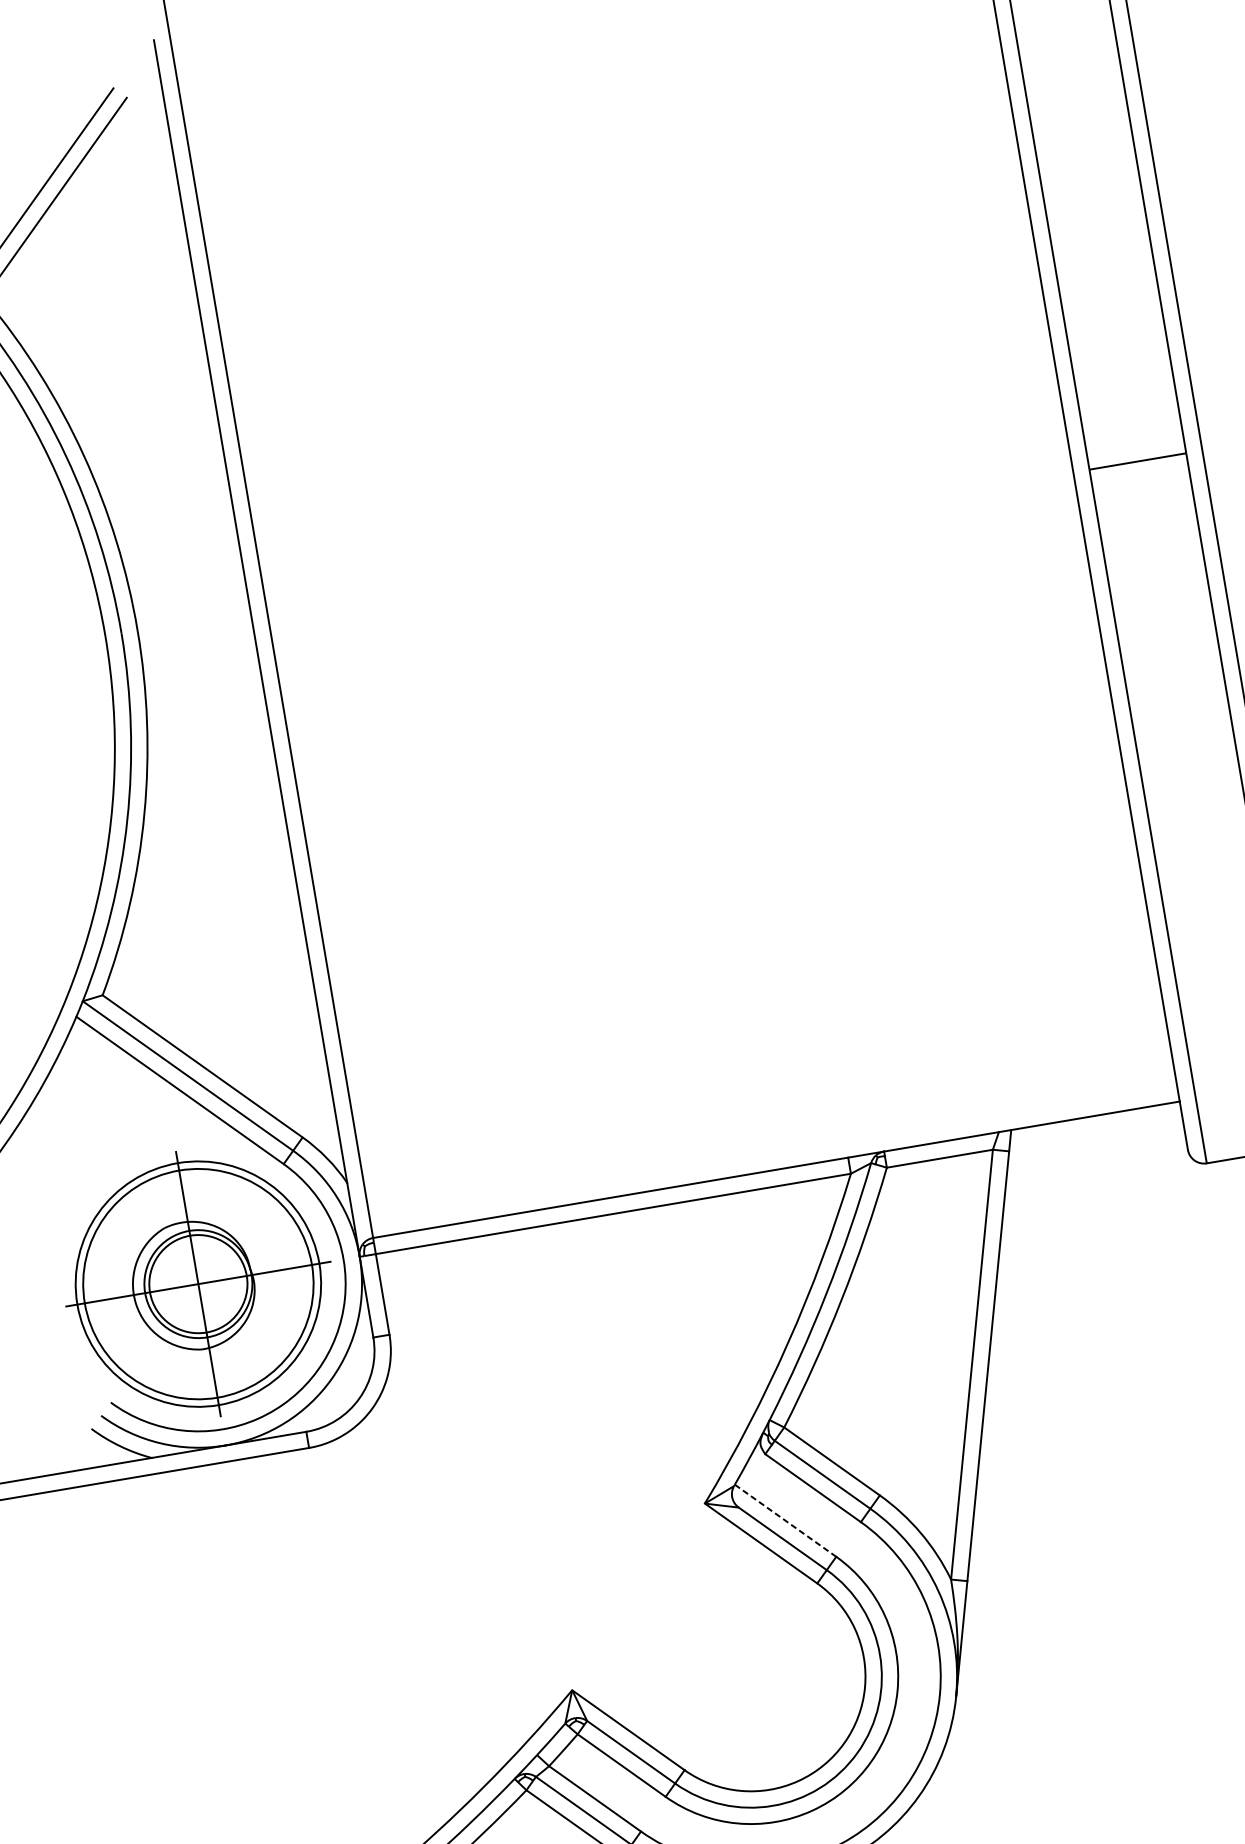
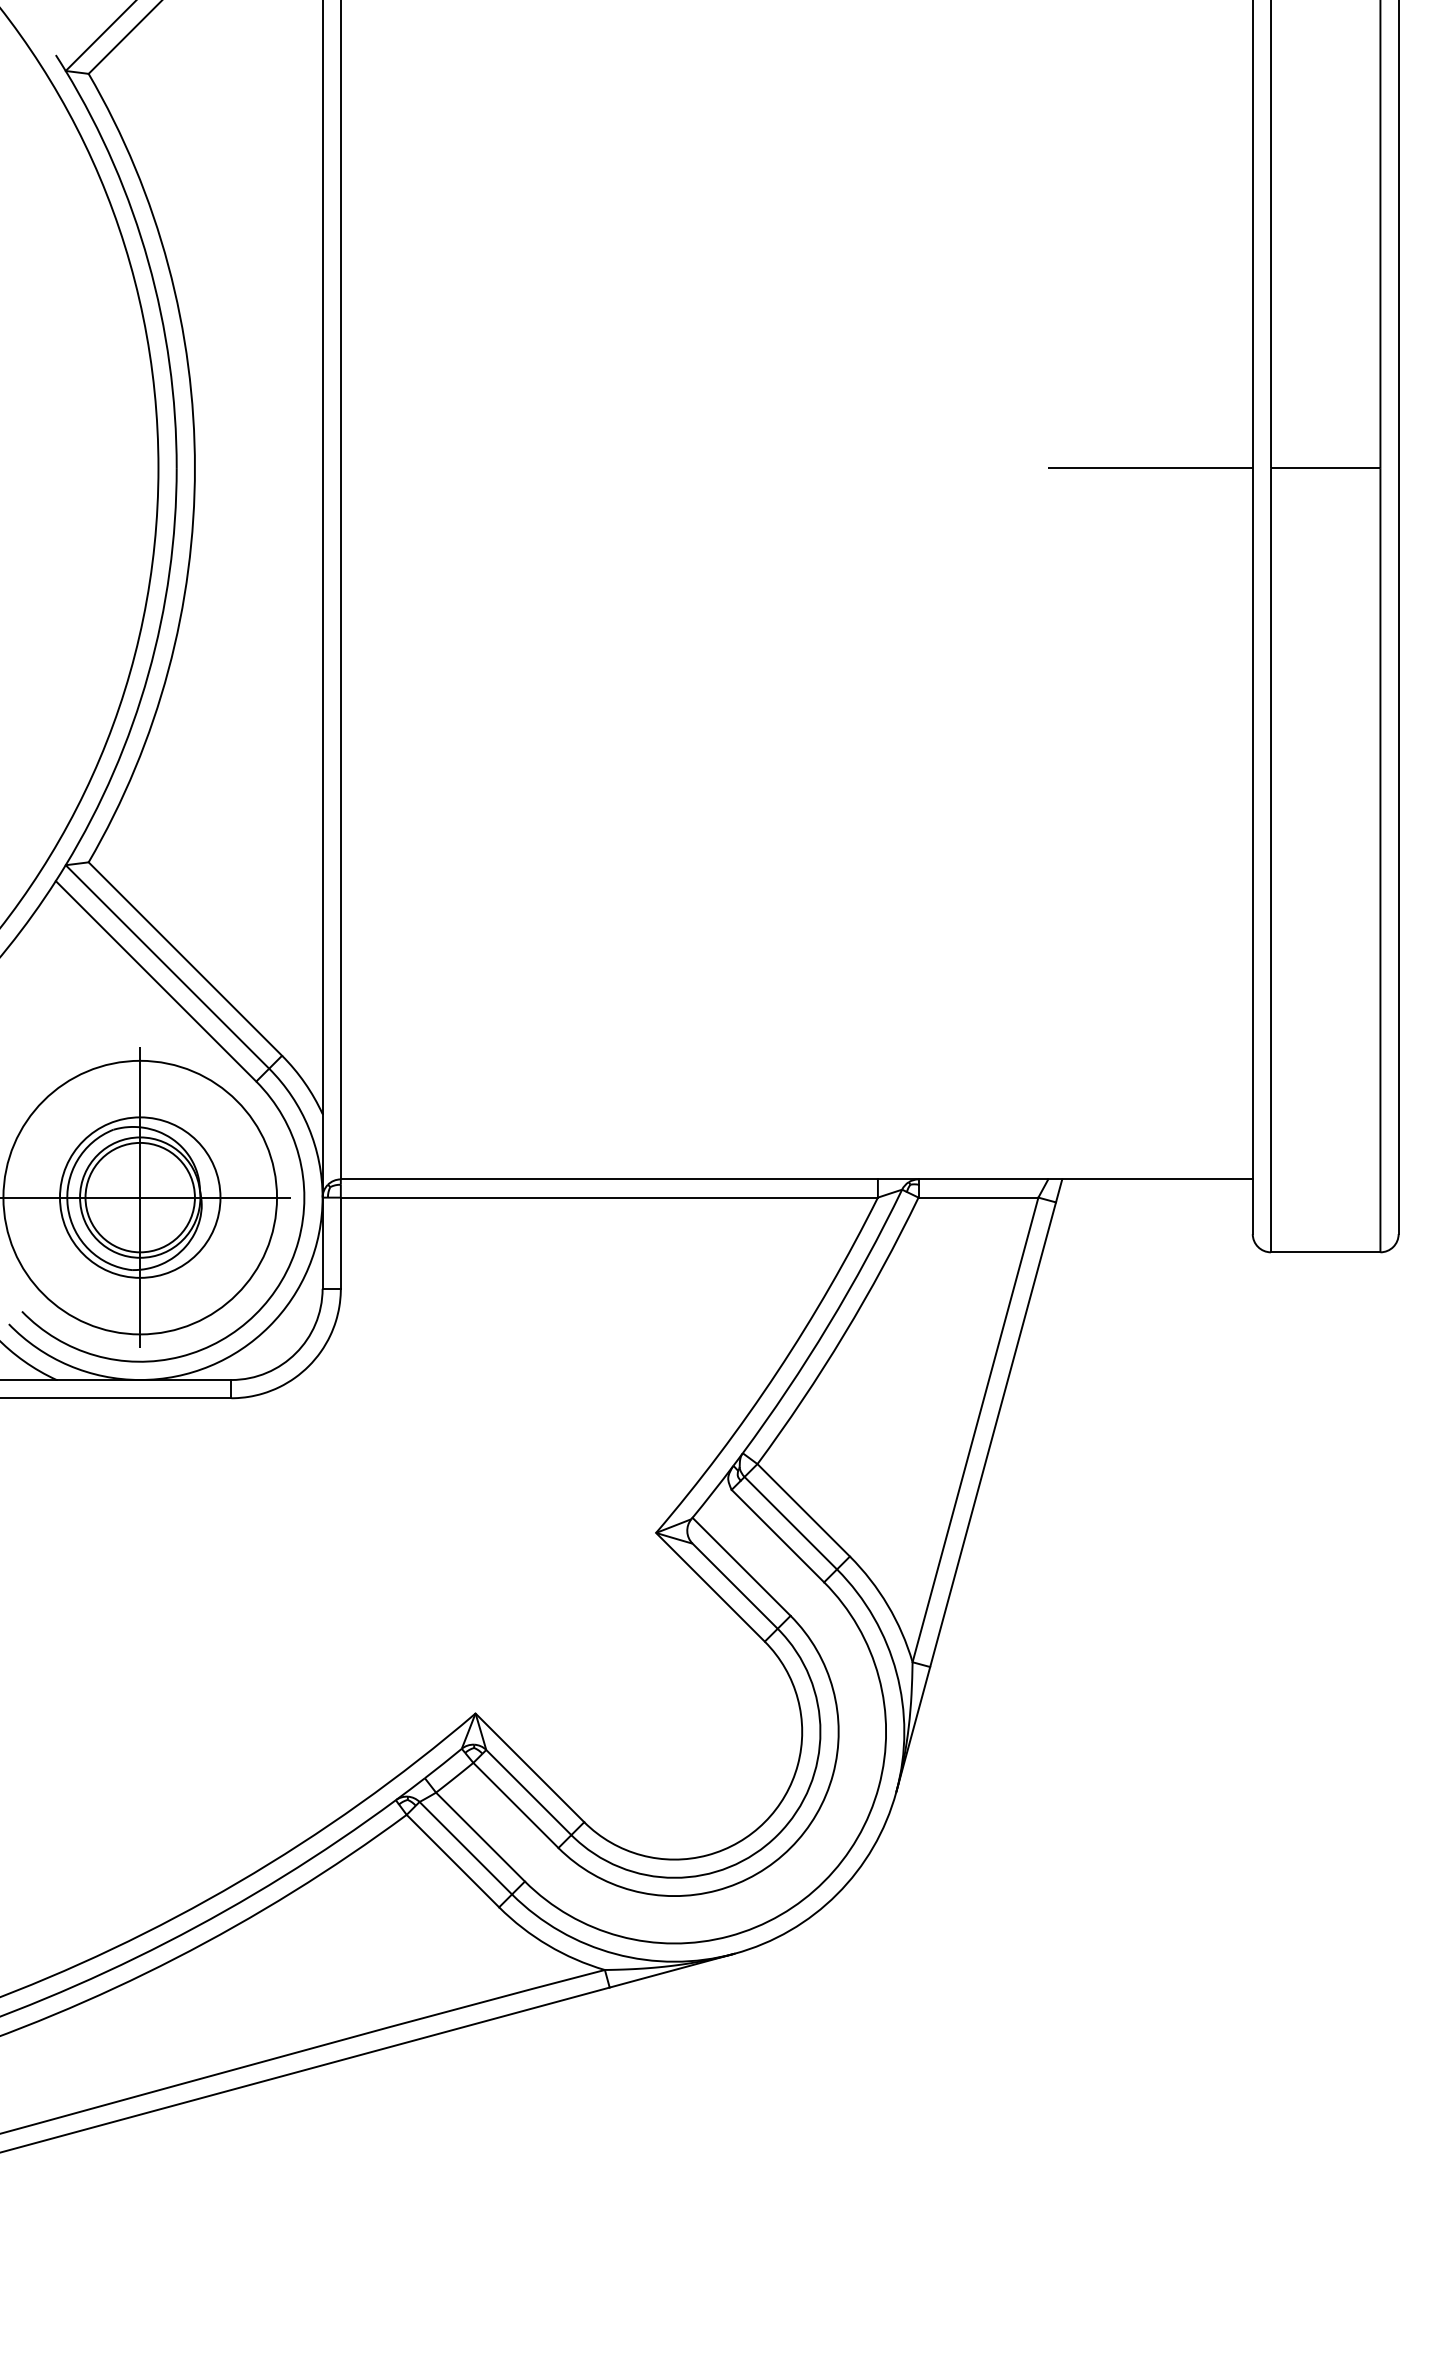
line: (982, 488) -> (1150, 468), added
circle: (197, 1284) -> (139, 1197), size x0.62
line: (785, 1521) -> (741, 1567), dashed -> solid

